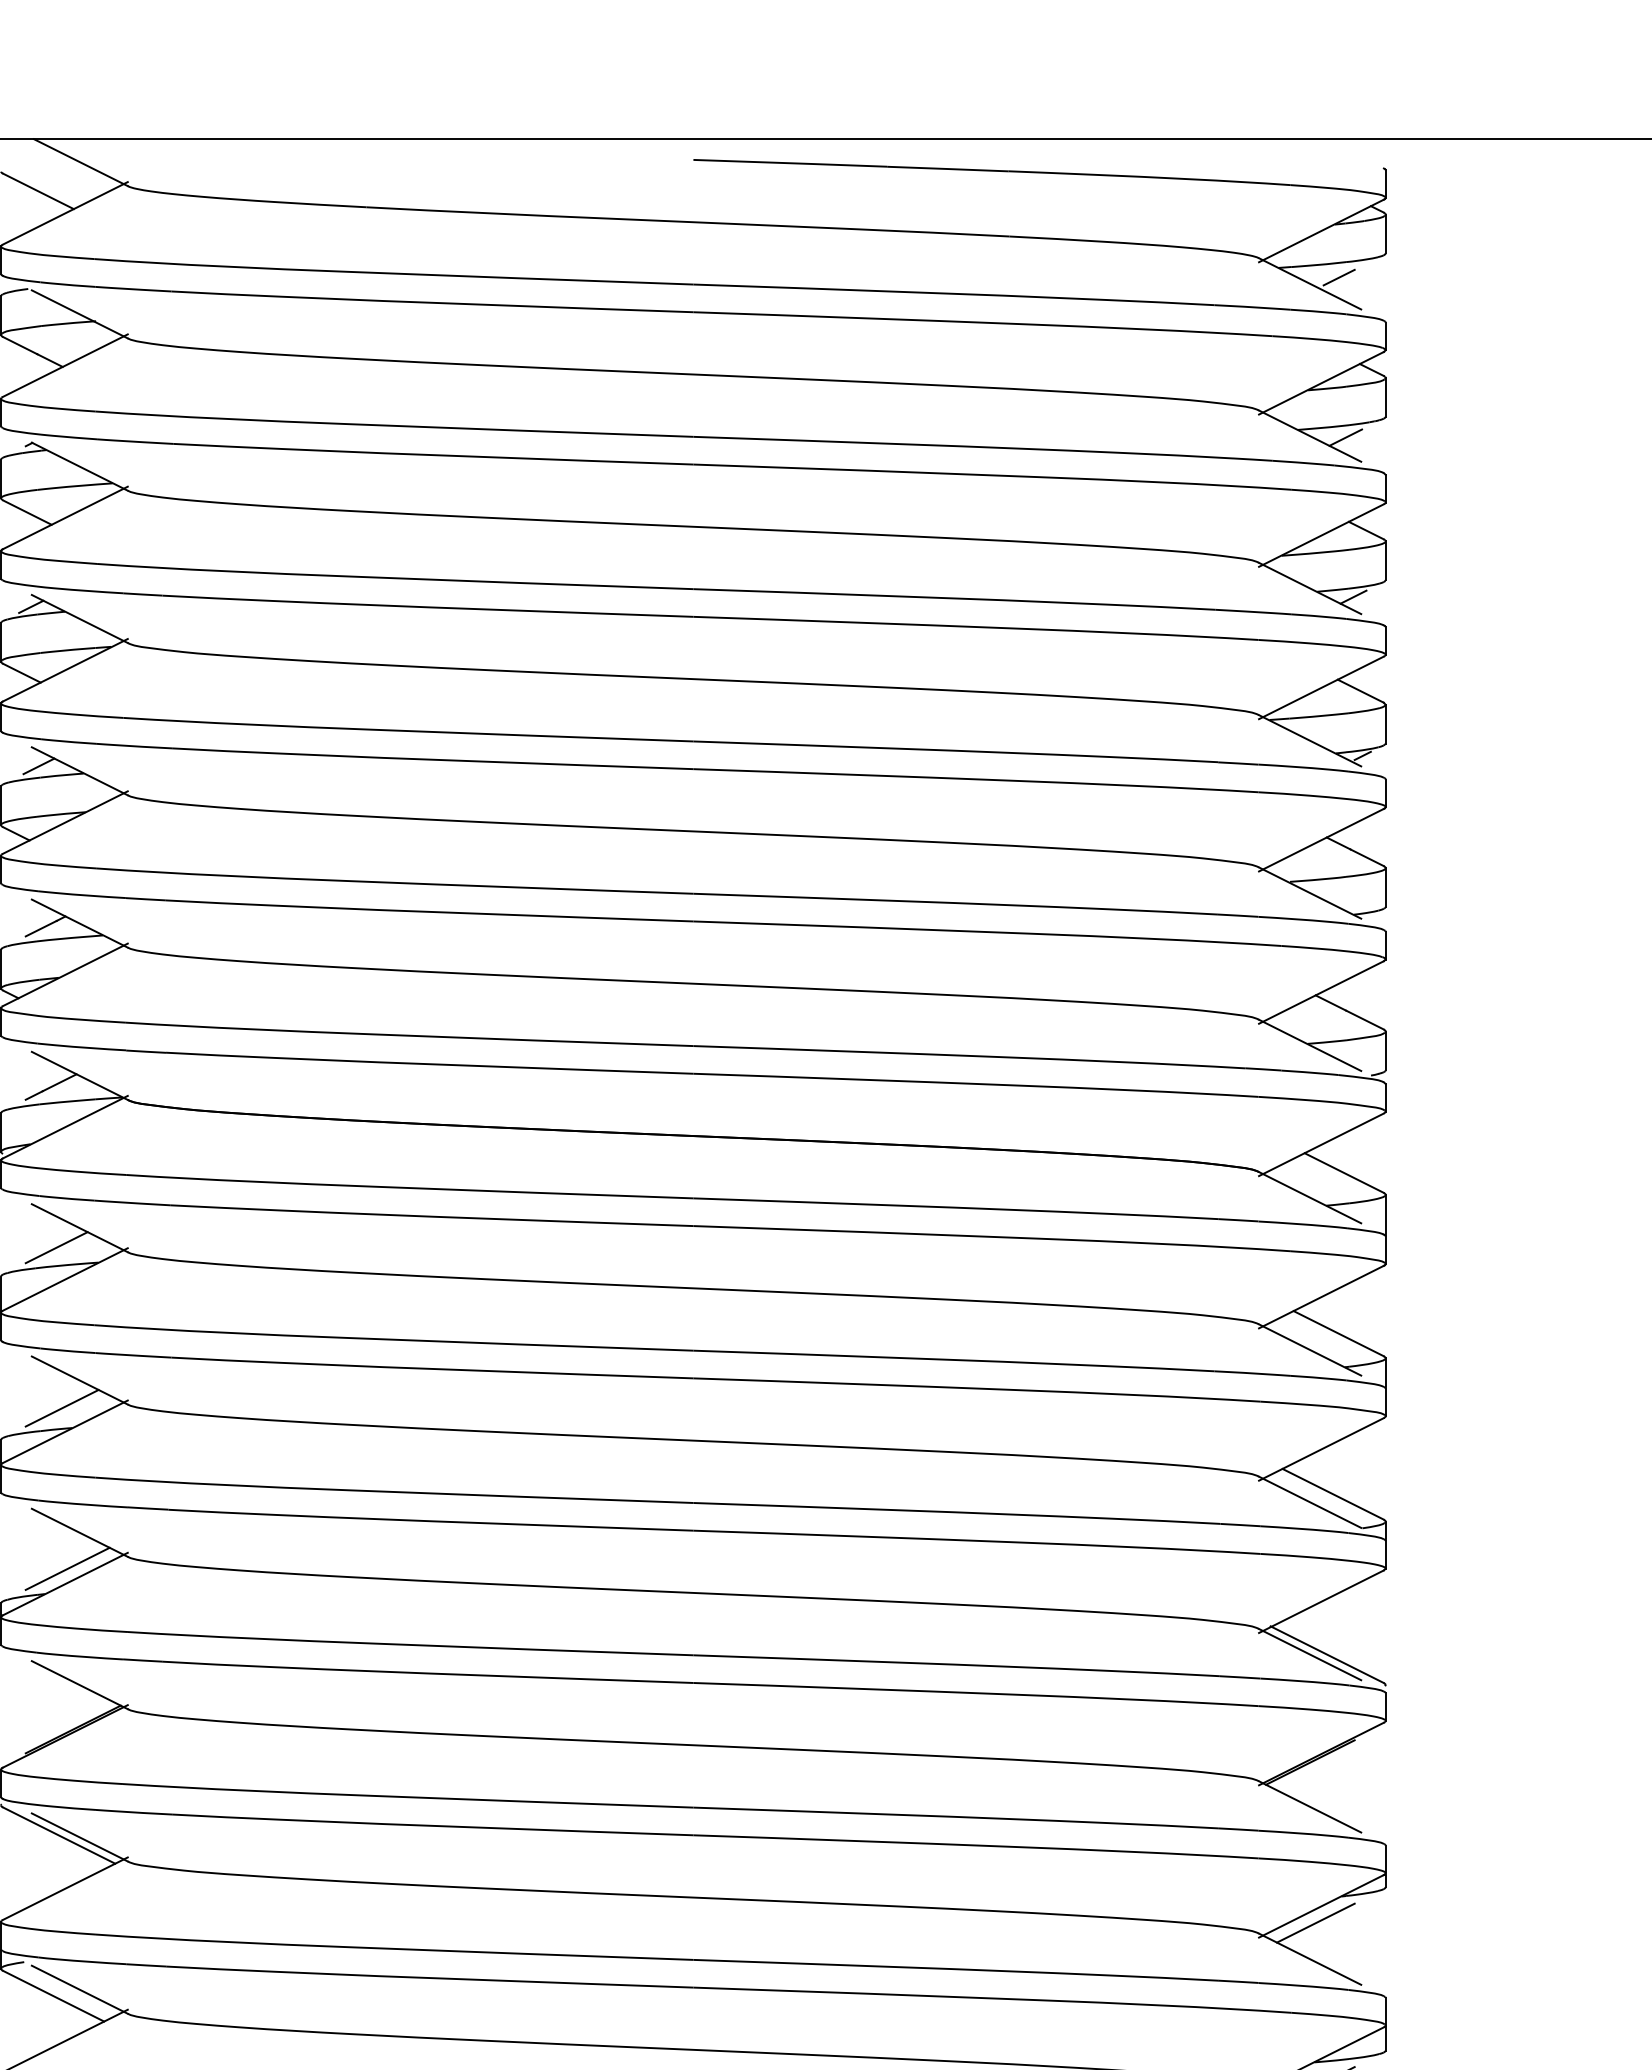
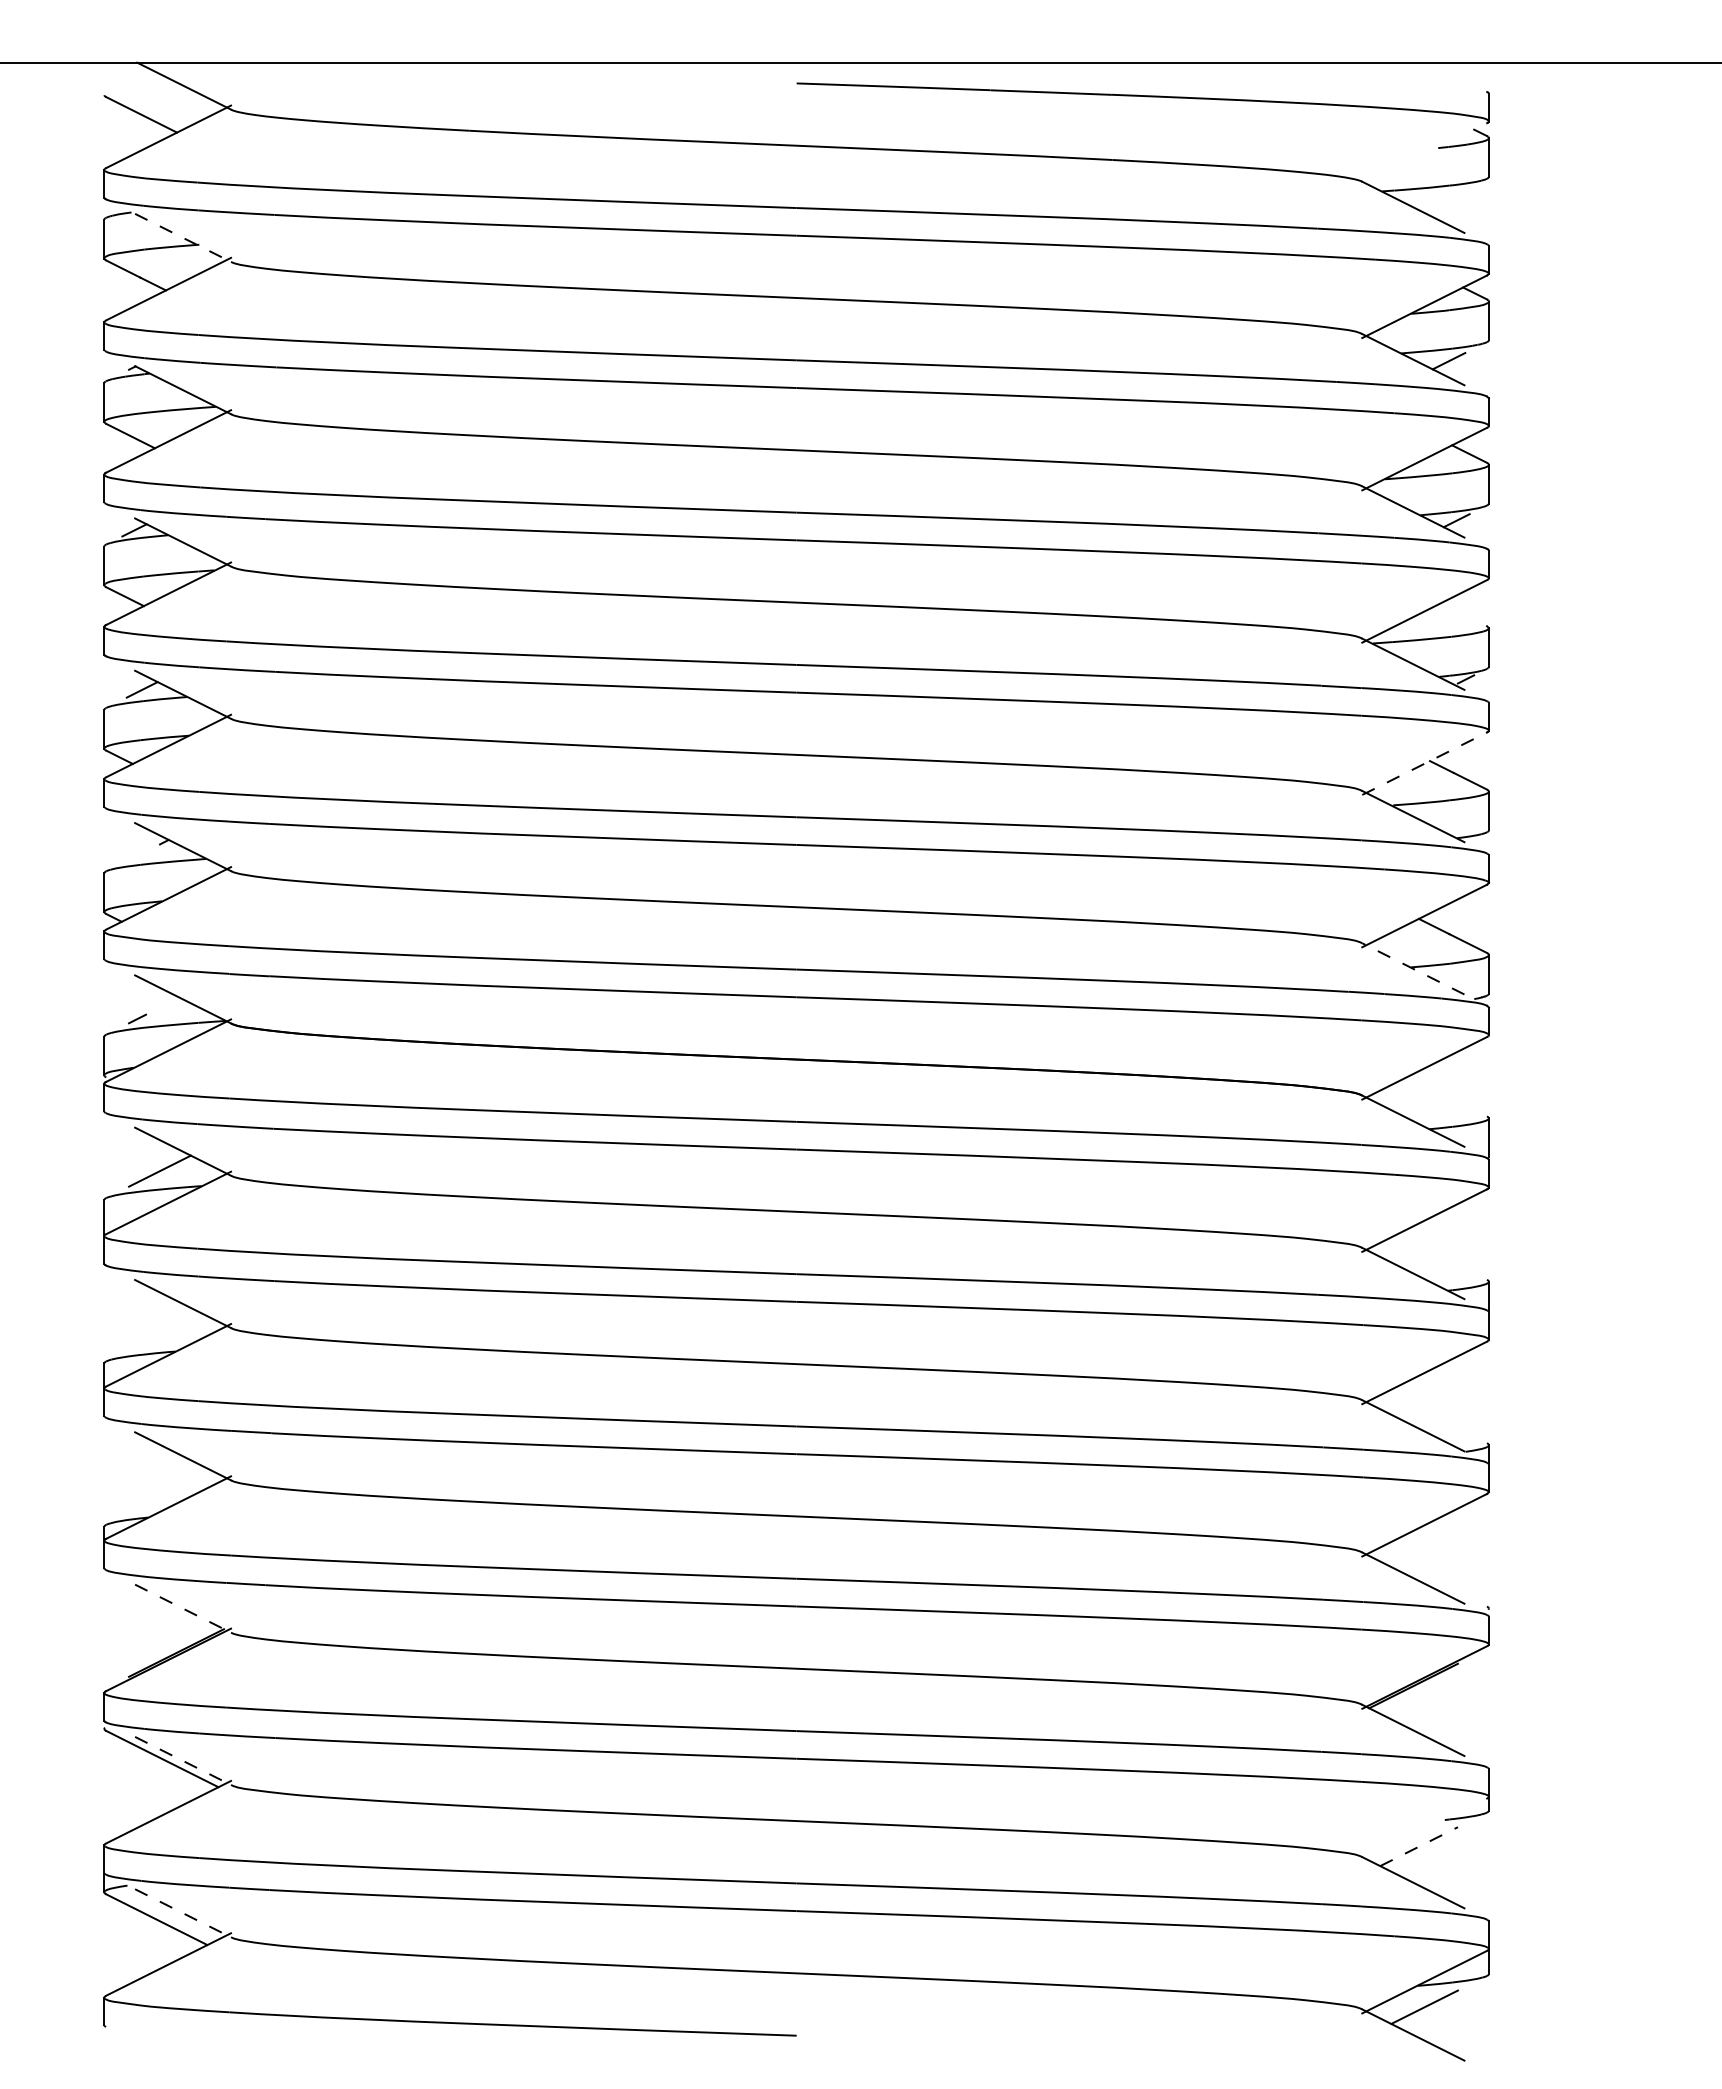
line: (1321, 231) -> (1424, 154), removed
line: (1338, 277) -> (1441, 200), removed
line: (80, 314) -> (183, 237), solid -> dashed
line: (1361, 691) -> (1464, 614), removed
line: (1321, 840) -> (1424, 763), solid -> dashed
line: (41, 928) -> (144, 851), removed
line: (1309, 1045) -> (1412, 968), solid -> dashed
line: (59, 1082) -> (162, 1005), removed
line: (1344, 1173) -> (1447, 1096), removed
line: (1338, 1333) -> (1441, 1256), removed
line: (62, 1408) -> (165, 1331), removed
line: (1333, 1494) -> (1436, 1417), removed
line: (67, 1569) -> (170, 1492), removed
line: (1327, 1654) -> (1430, 1577), removed
line: (80, 1685) -> (183, 1608), solid -> dashed
line: (80, 1837) -> (183, 1760), solid -> dashed
line: (1321, 1906) -> (1424, 1829), removed
line: (1316, 1923) -> (1419, 1846), solid -> dashed
line: (80, 1990) -> (183, 1913), solid -> dashed

